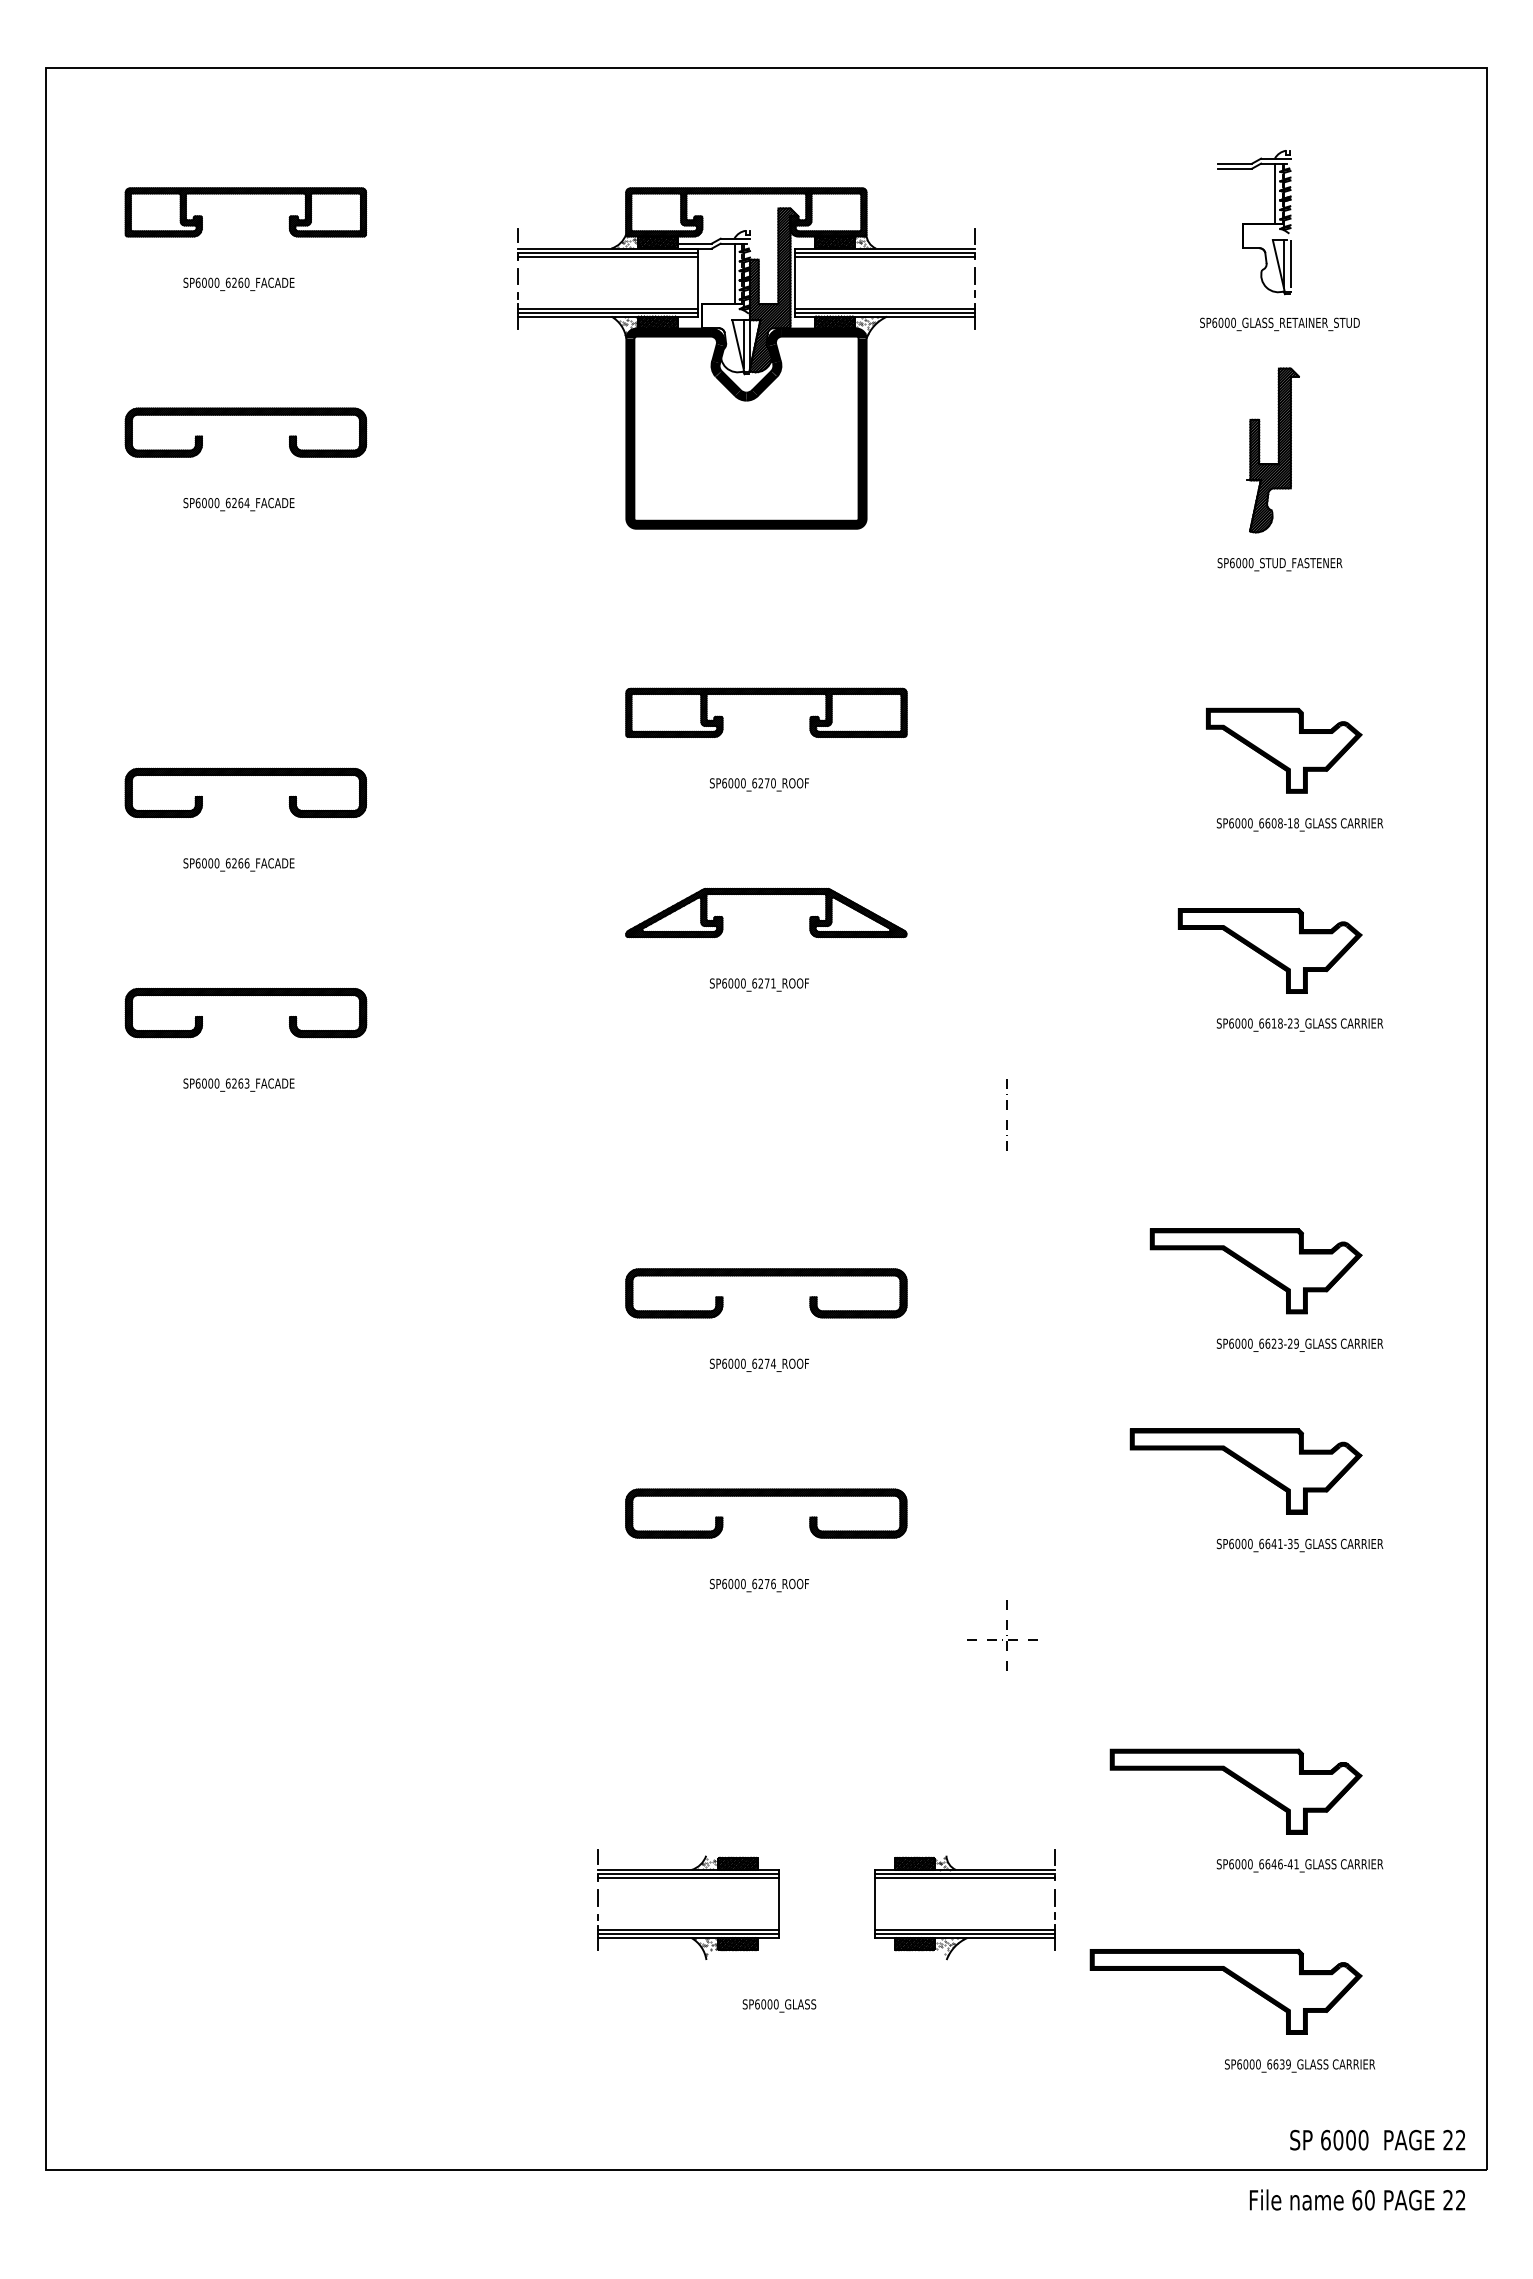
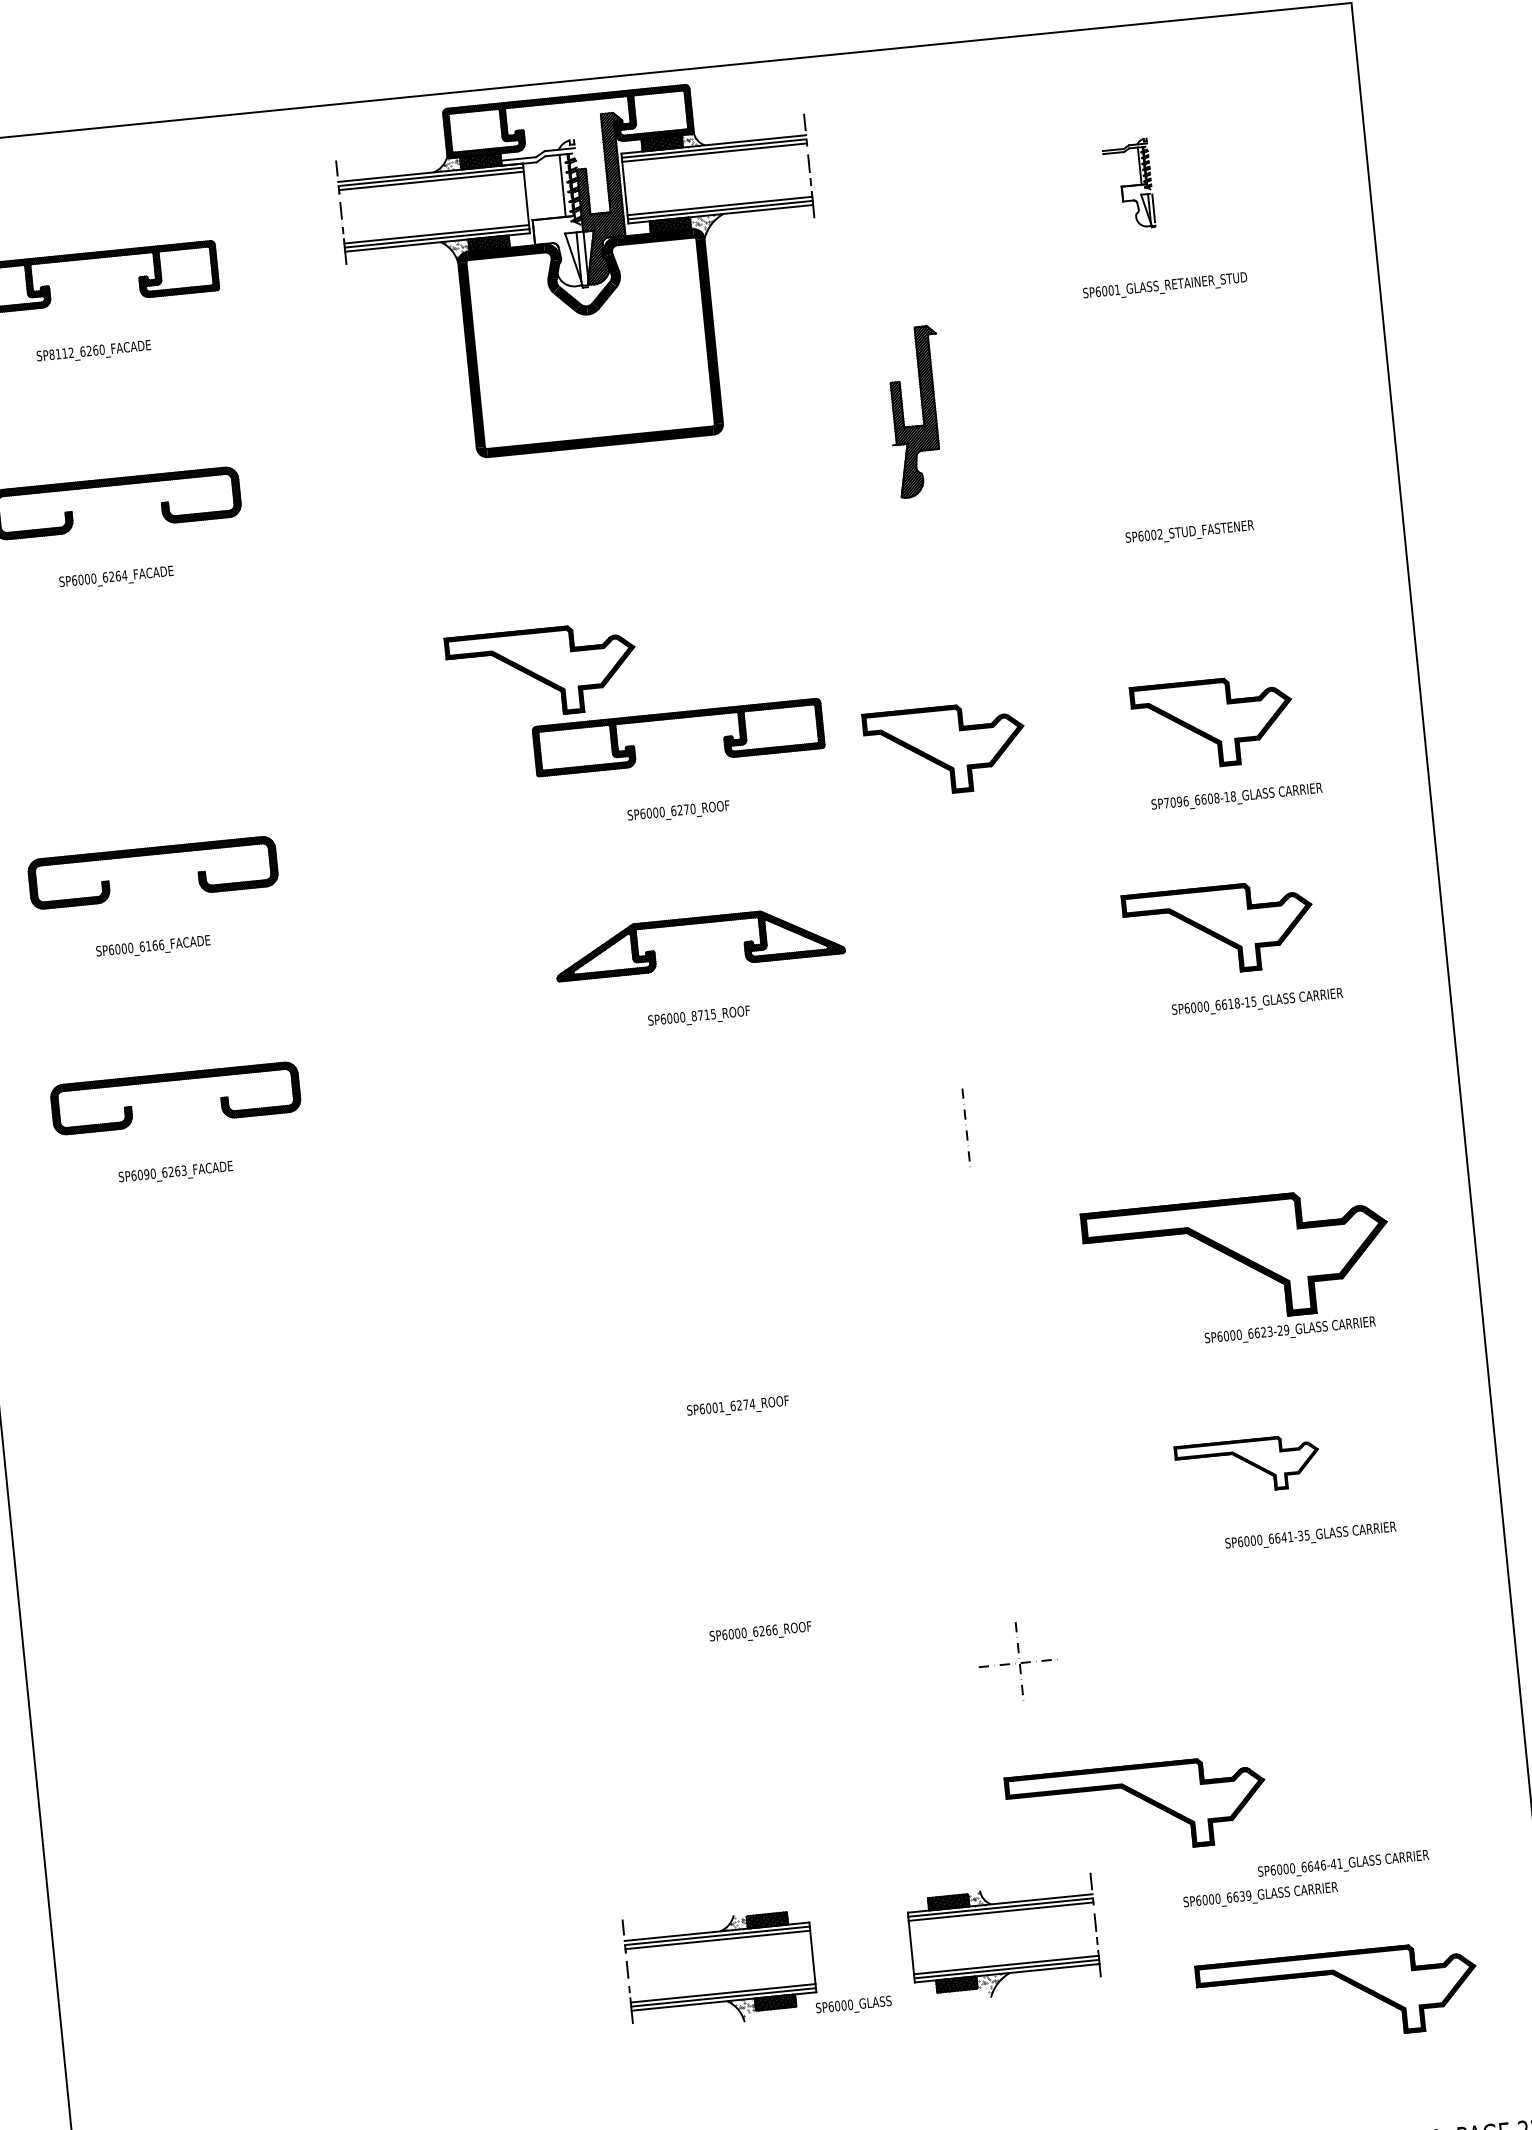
part: (1254, 222) -> (1128, 184), size x0.6
text: (207, 282) -> (61, 353), SP6000_6260_FACADE -> SP8112_6260_FACADE
text: (1233, 322) -> (1117, 289), SP6000_GLASS_RETAINER_STUD -> SP6001_GLASS_RETAINER_STUD
part: (746, 358) -> (583, 271), moved
part: (1272, 450) -> (916, 412), moved
text: (1250, 563) -> (1159, 534), SP6000_STUD_FASTENER -> SP6002_STUD_FASTENER
part: (640, 636) -> (541, 672), added
part: (1023, 750) -> (945, 749), added
text: (1240, 823) -> (1175, 802), SP6000_6608-18_GLASS -> SP7096_6608-18_GLASS
text: (234, 863) -> (148, 946), SP6000_6266_FACADE -> SP6000_6166_FACADE
text: (763, 983) -> (703, 1015), SP6000_6271_ROOF -> SP6000_8715_ROOF
text: (1293, 1023) -> (1250, 1002), SP6000_6618-23_GLASS -> SP6000_6618-15_GLASS
text: (210, 1083) -> (146, 1174), SP6000_6263_FACADE -> SP6090_6263_FACADE
part: (1255, 1271) -> (1237, 1260), size x1.4
part: (766, 1276) -> (736, 1315), removed
text: (743, 1363) -> (721, 1406), SP6000_6274_ROOF -> SP6001_6274_ROOF
part: (1245, 1471) -> (1247, 1466), size x0.6
part: (766, 1496) -> (758, 1540), removed
text: (766, 1583) -> (767, 1630), SP6000_6276_ROOF -> SP6000_6266_ROOF
part: (1241, 1783) -> (1141, 1799), moved
part: (1233, 1978) -> (1344, 1981), moved
text: (779, 2005) -> (853, 2005), moved
text: (1300, 2065) -> (1261, 1895), moved

